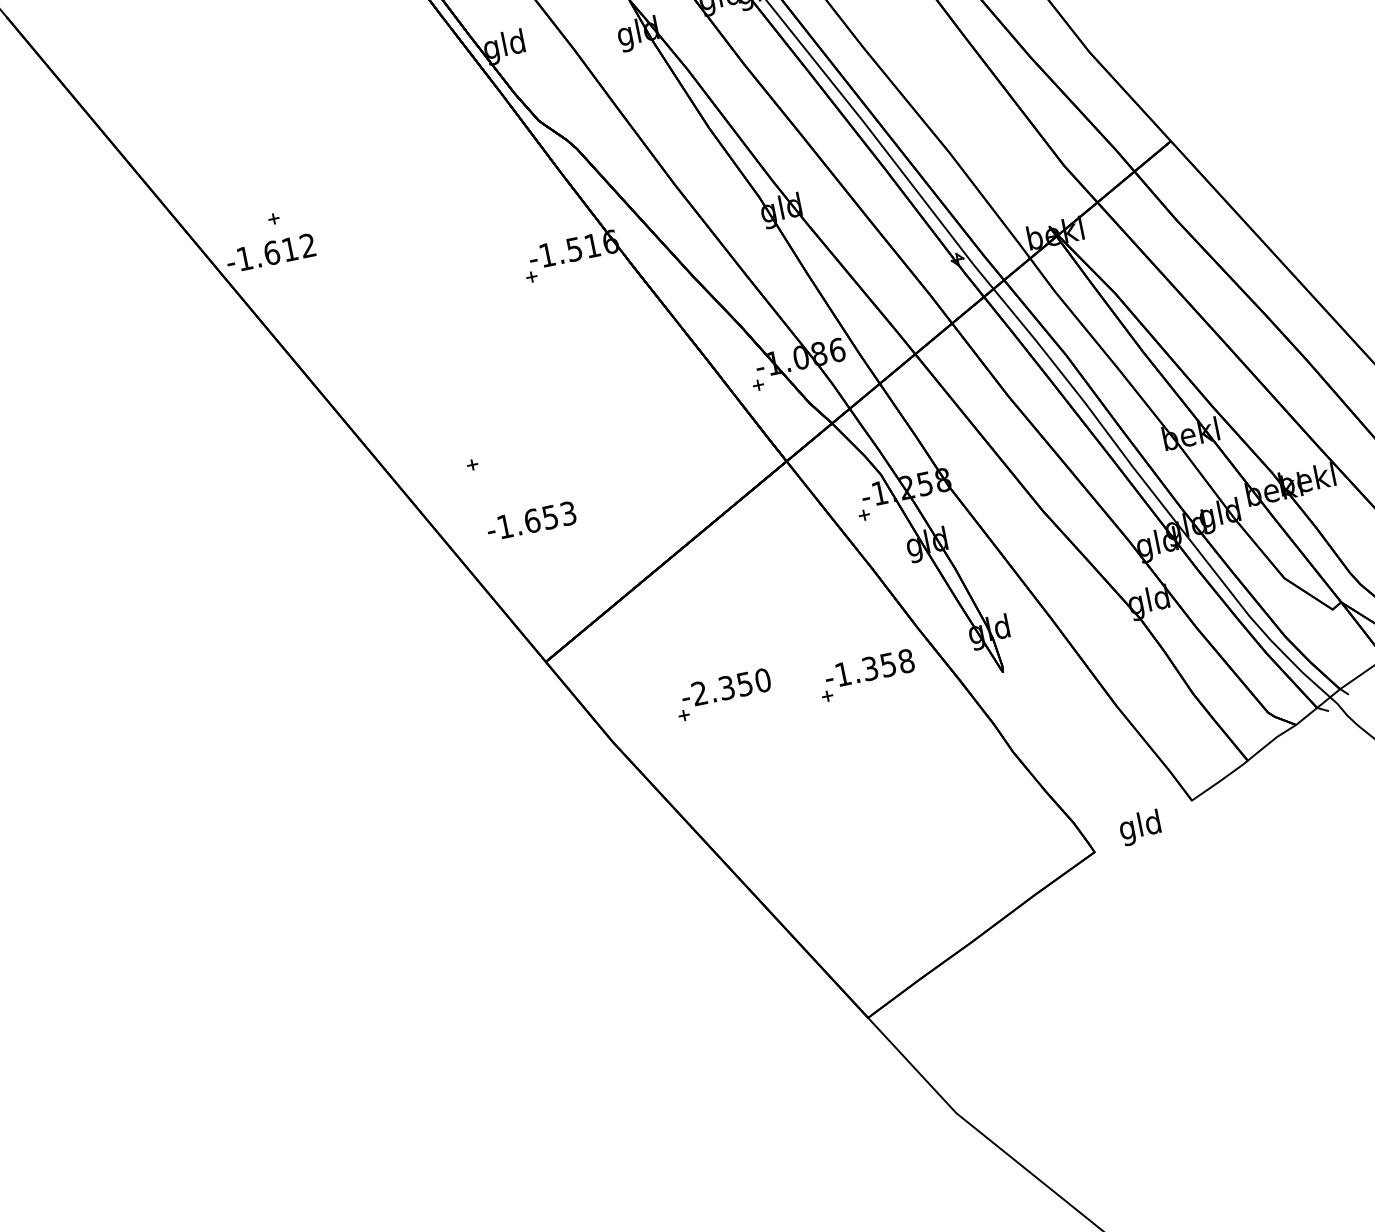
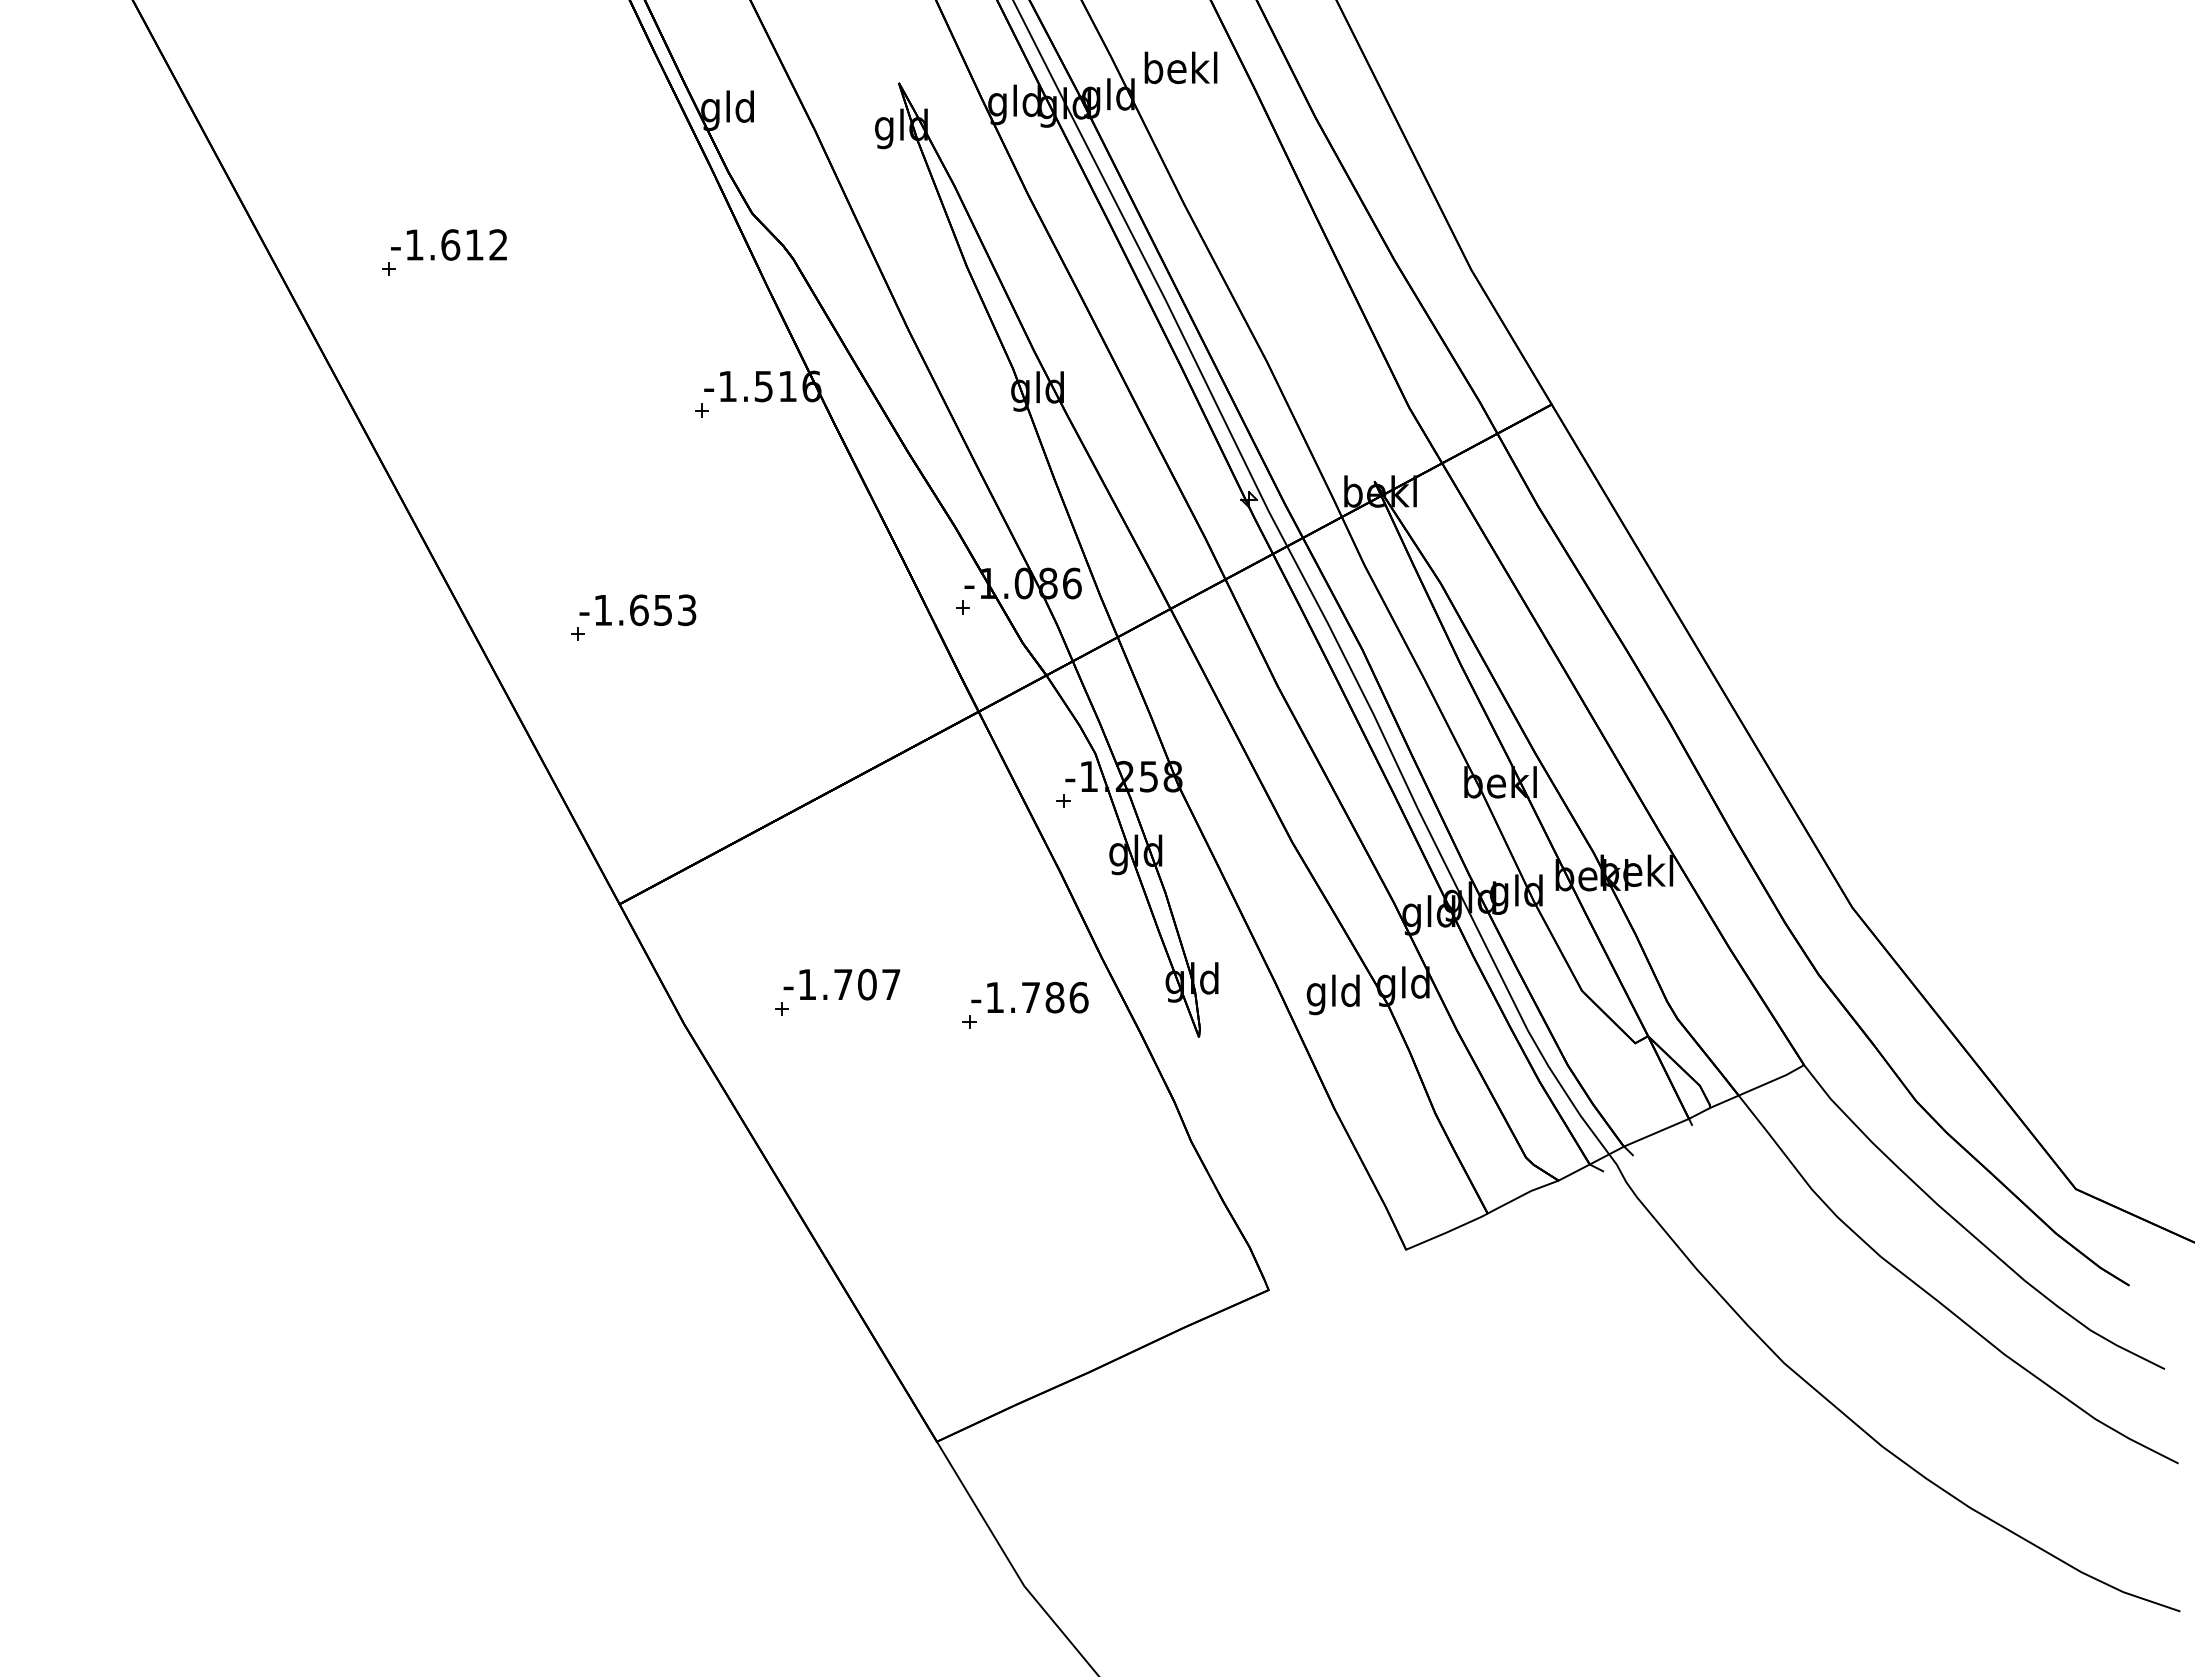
text: (270, 253) -> (448, 244), moved
text: (531, 521) -> (637, 610), moved
text: (888, 664) -> (1055, 997), -1.358 -> -1.786
text: (731, 686) -> (849, 984), -2.350 -> -1.707
text: (1139, 827) -> (1332, 994), moved

